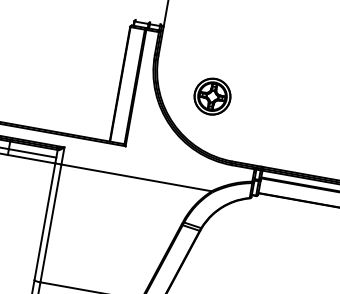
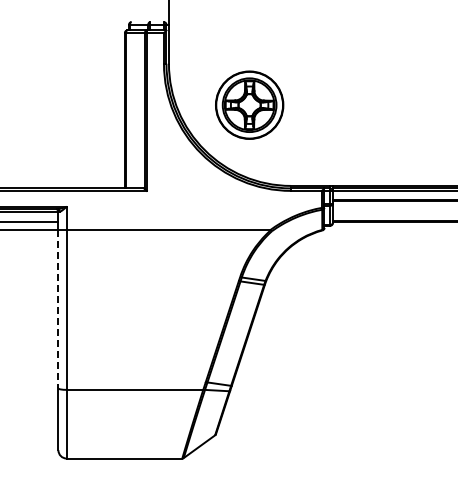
part: (212, 96) -> (249, 105), size x1.4
line: (44, 222) -> (58, 309), solid -> dashed

